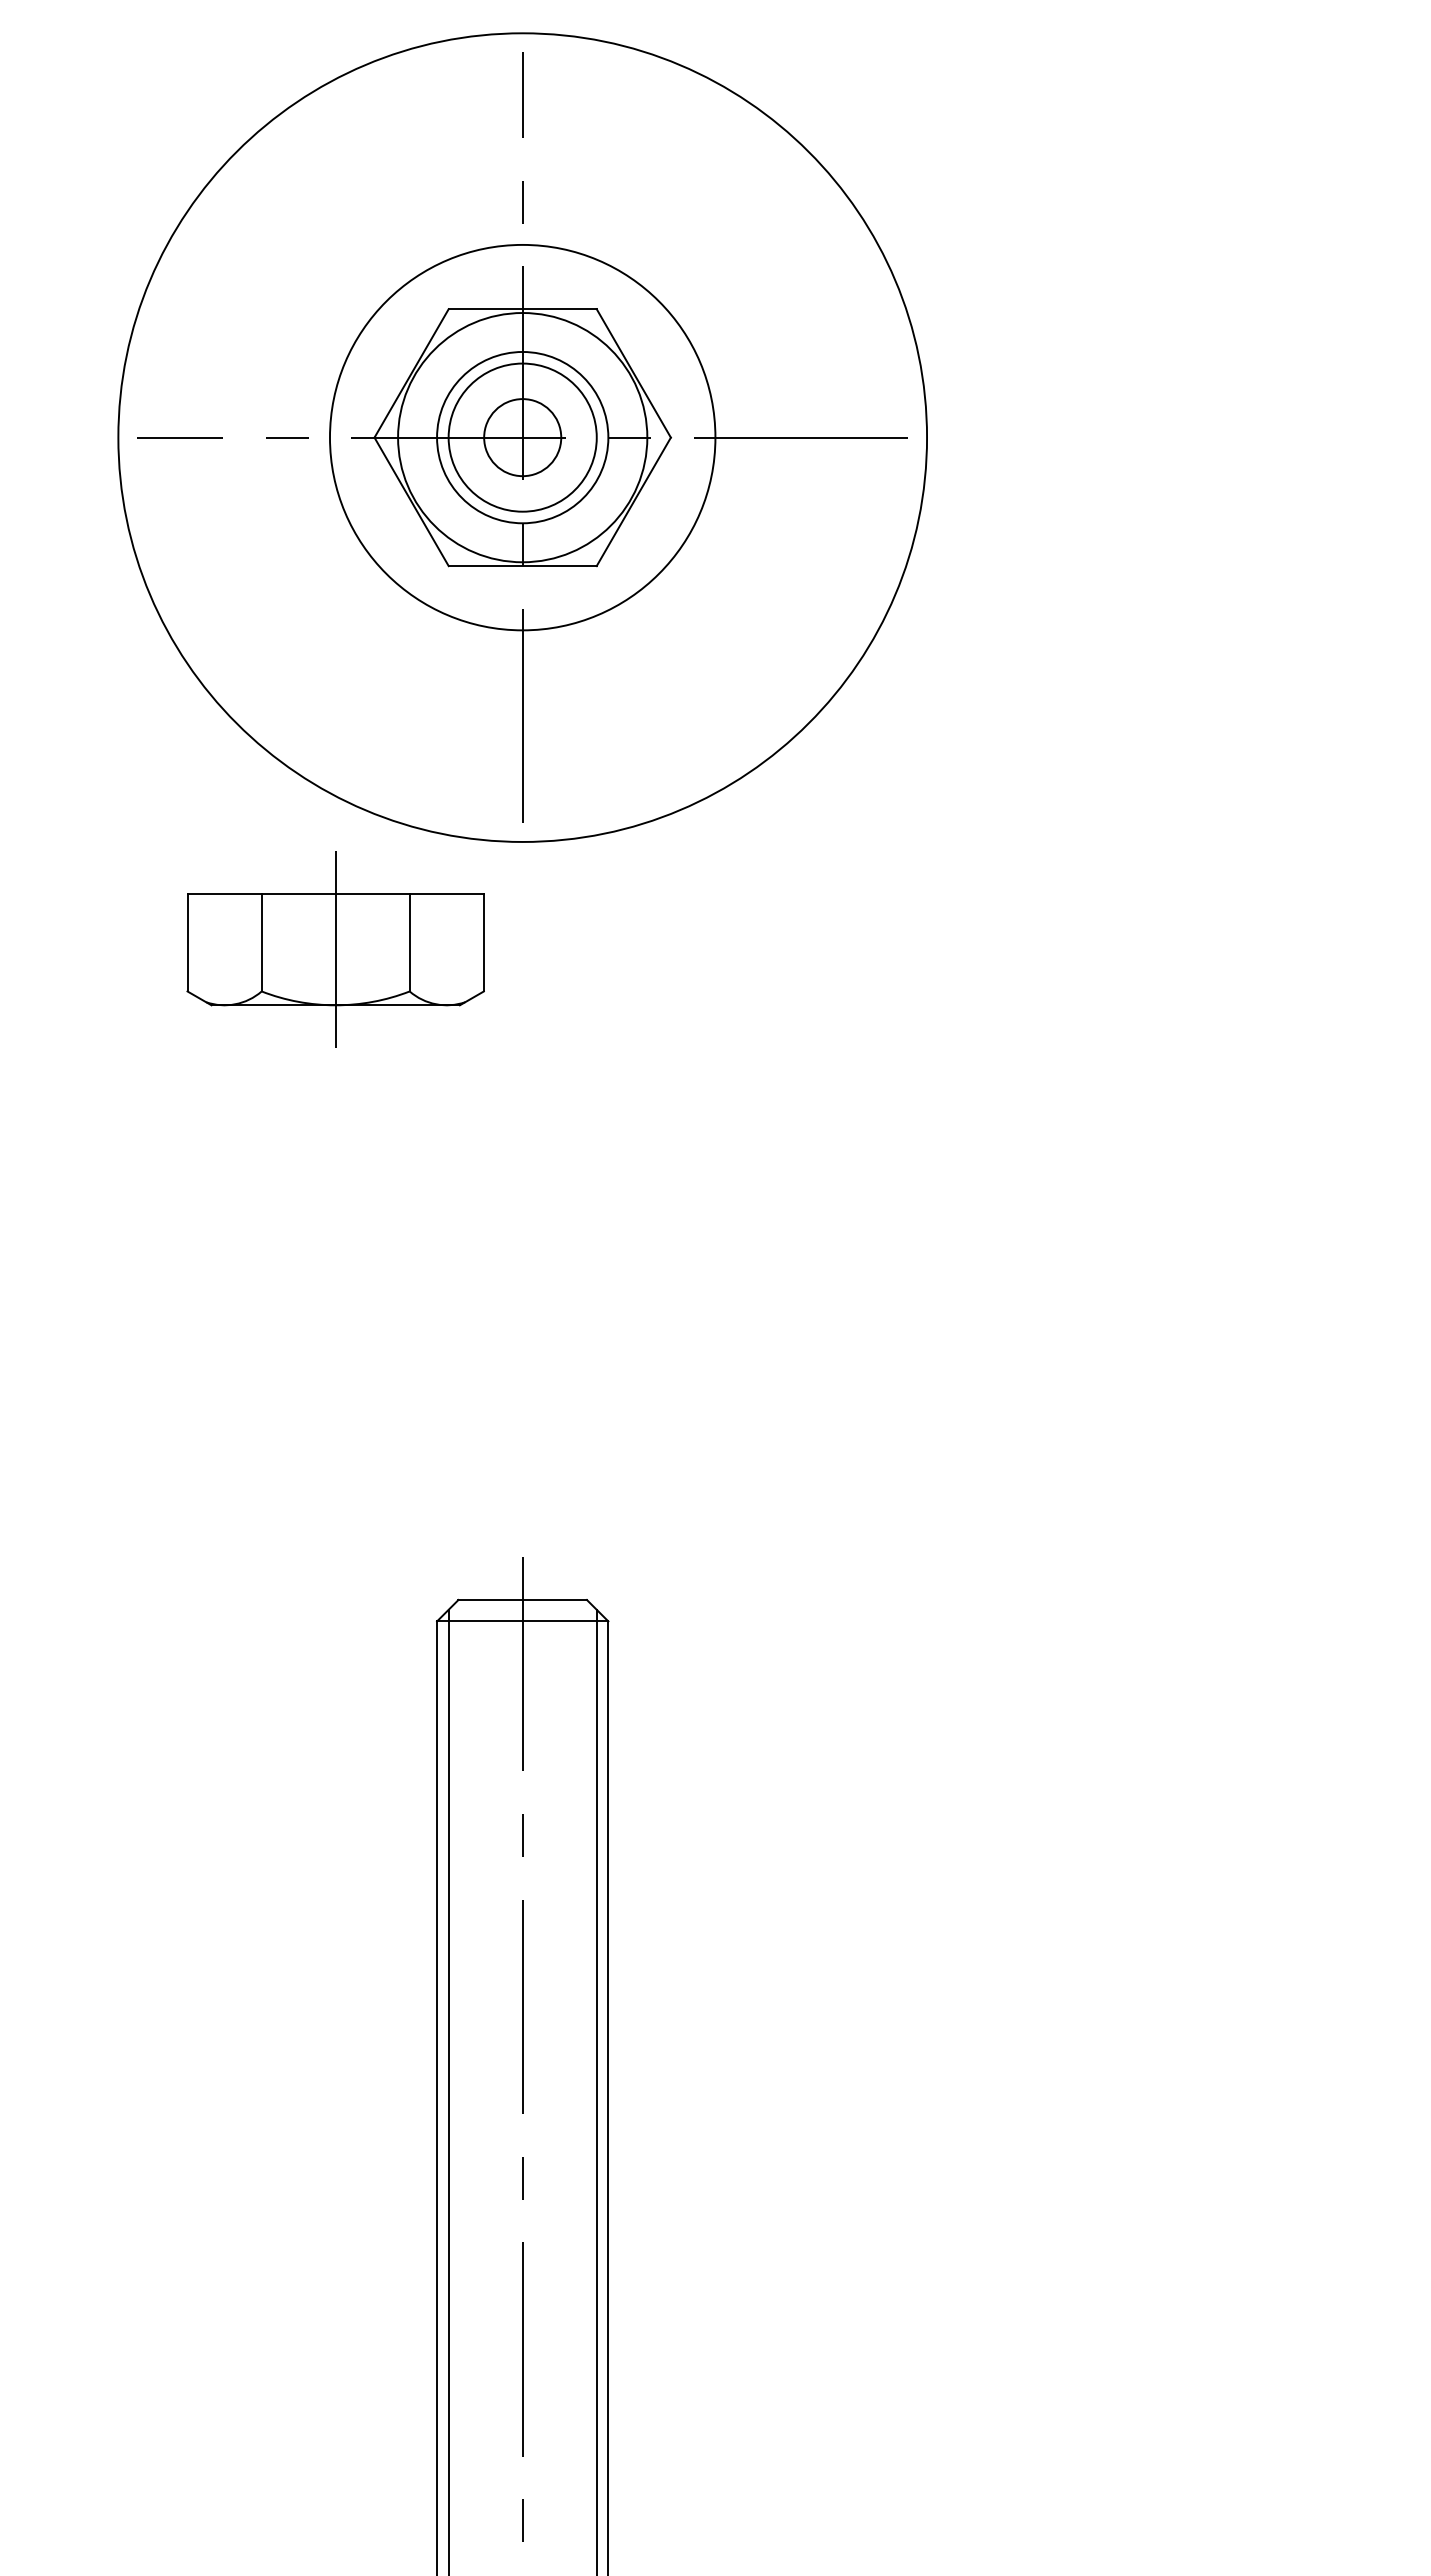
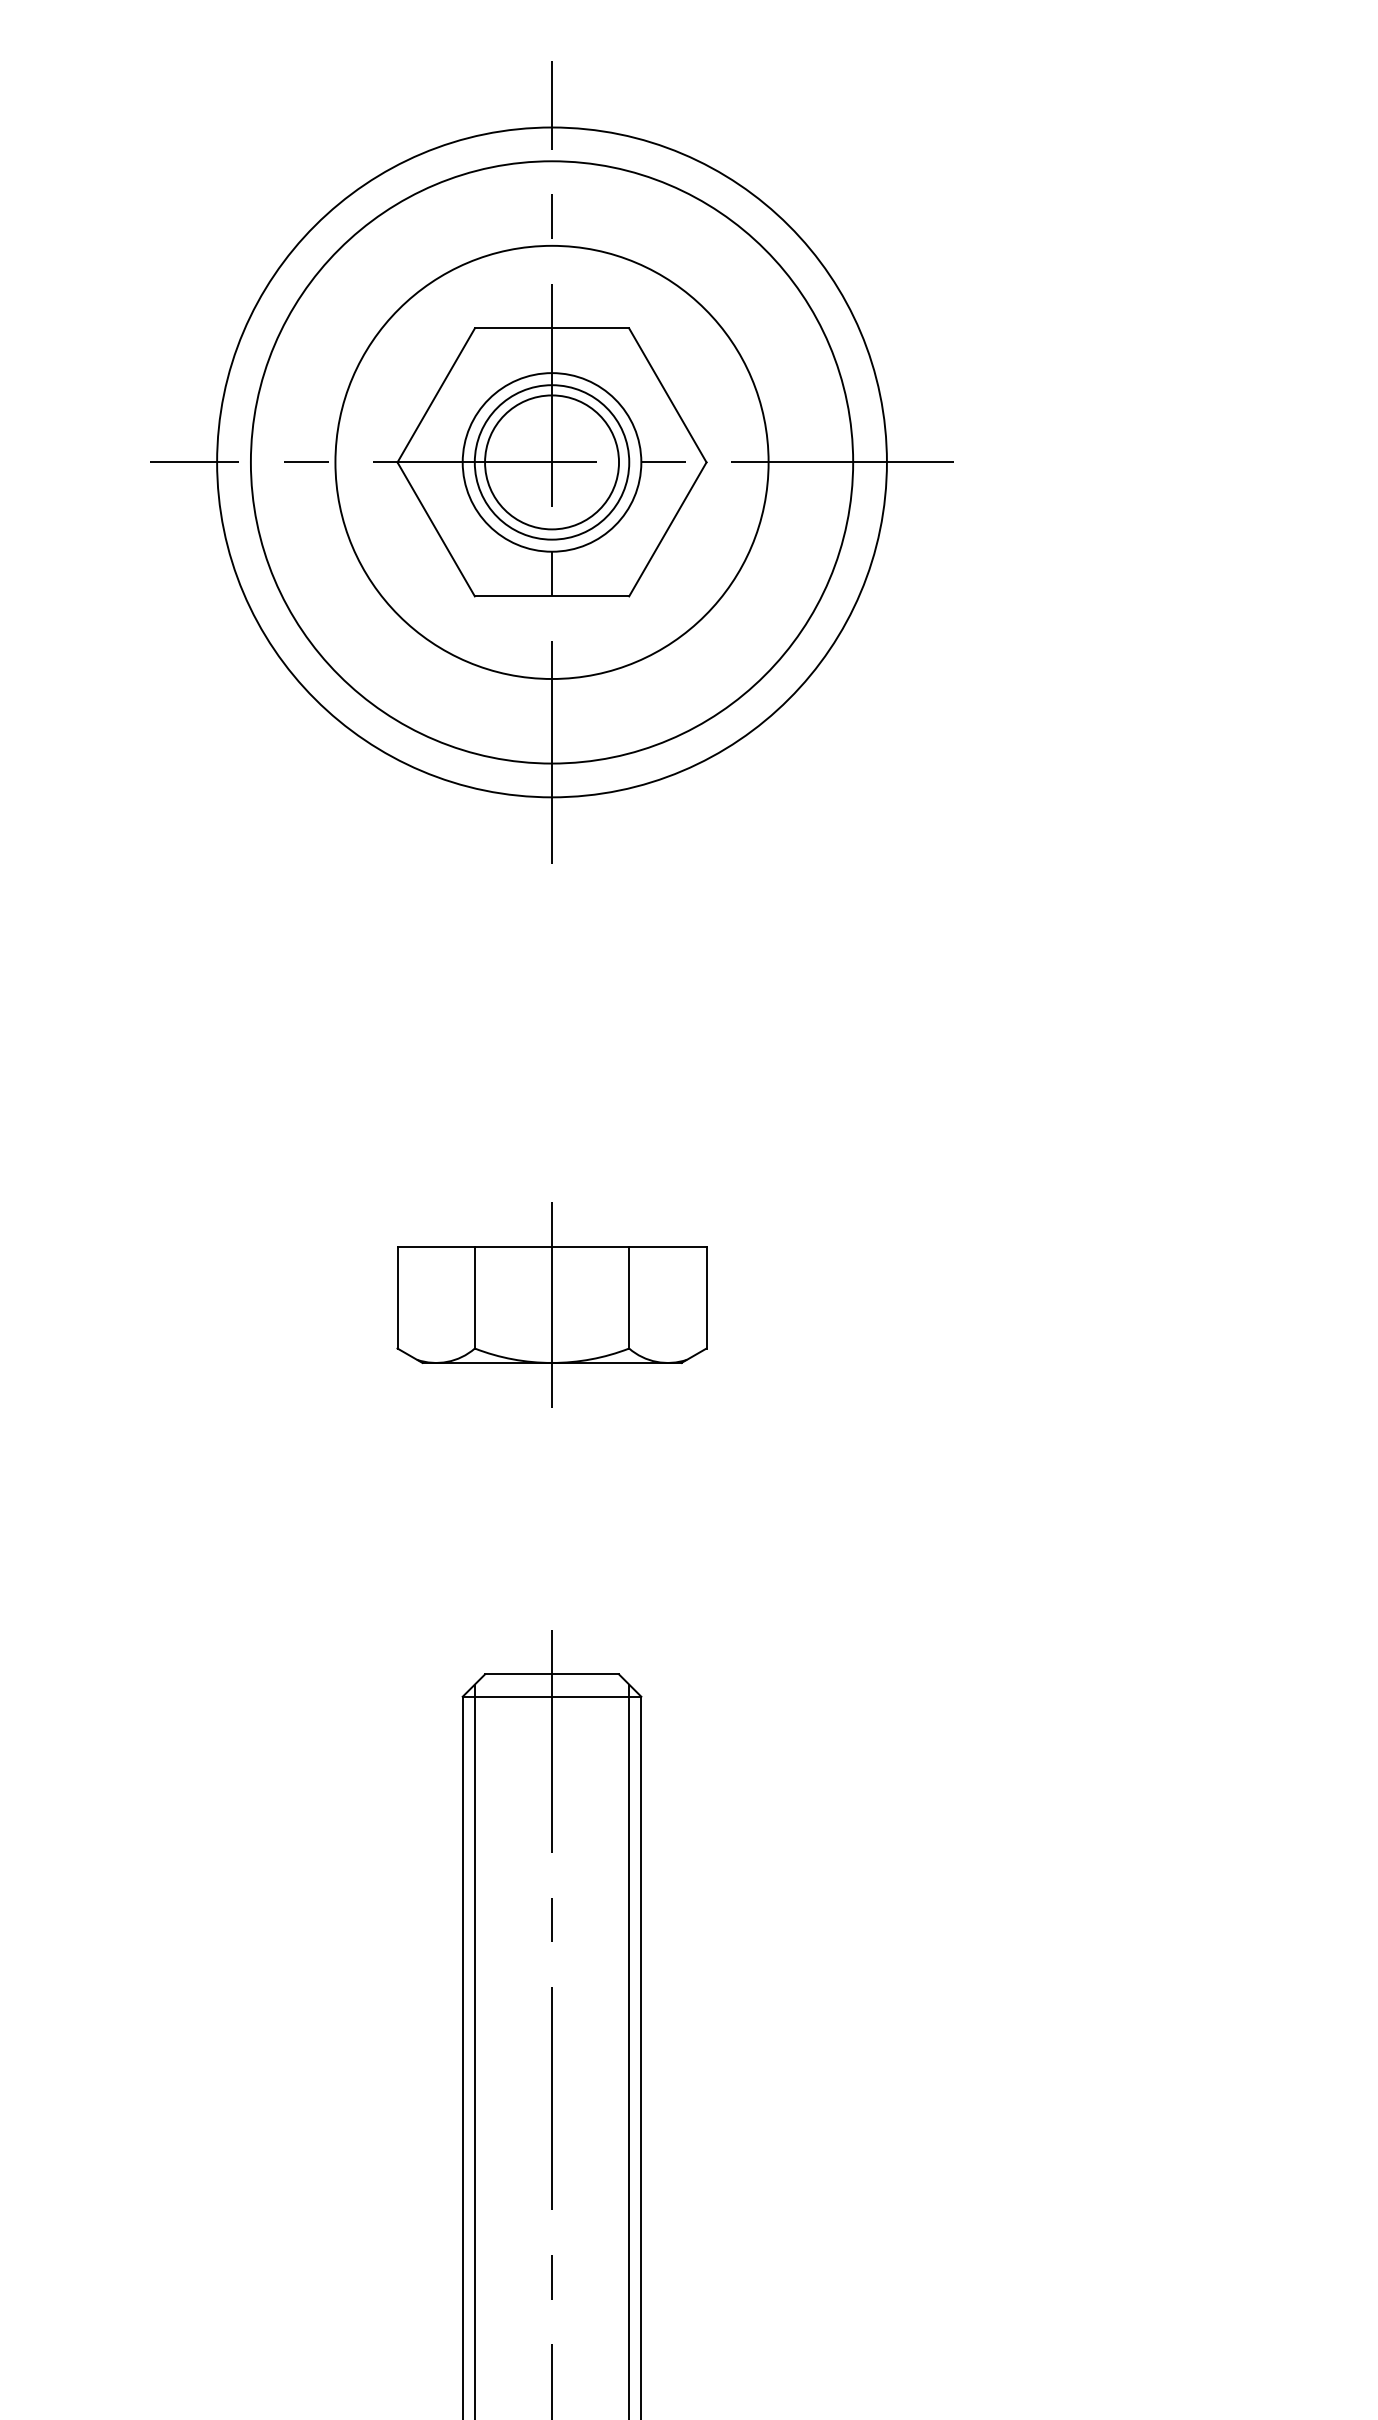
circle: (522, 437) -> (551, 462), size x0.71
circle: (522, 437) -> (551, 462), size x1.67
circle: (522, 437) -> (551, 462), size x1.67
circle: (522, 437) -> (551, 462), size x1.67
part: (335, 949) -> (551, 1304), moved

